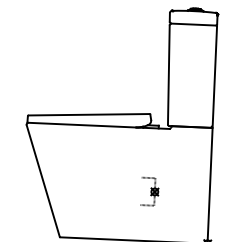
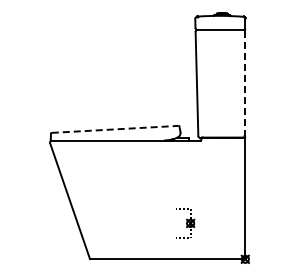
line: (215, 76) -> (245, 83), solid -> dashed
line: (89, 114) -> (115, 129), solid -> dashed
part: (149, 191) -> (185, 223), moved

